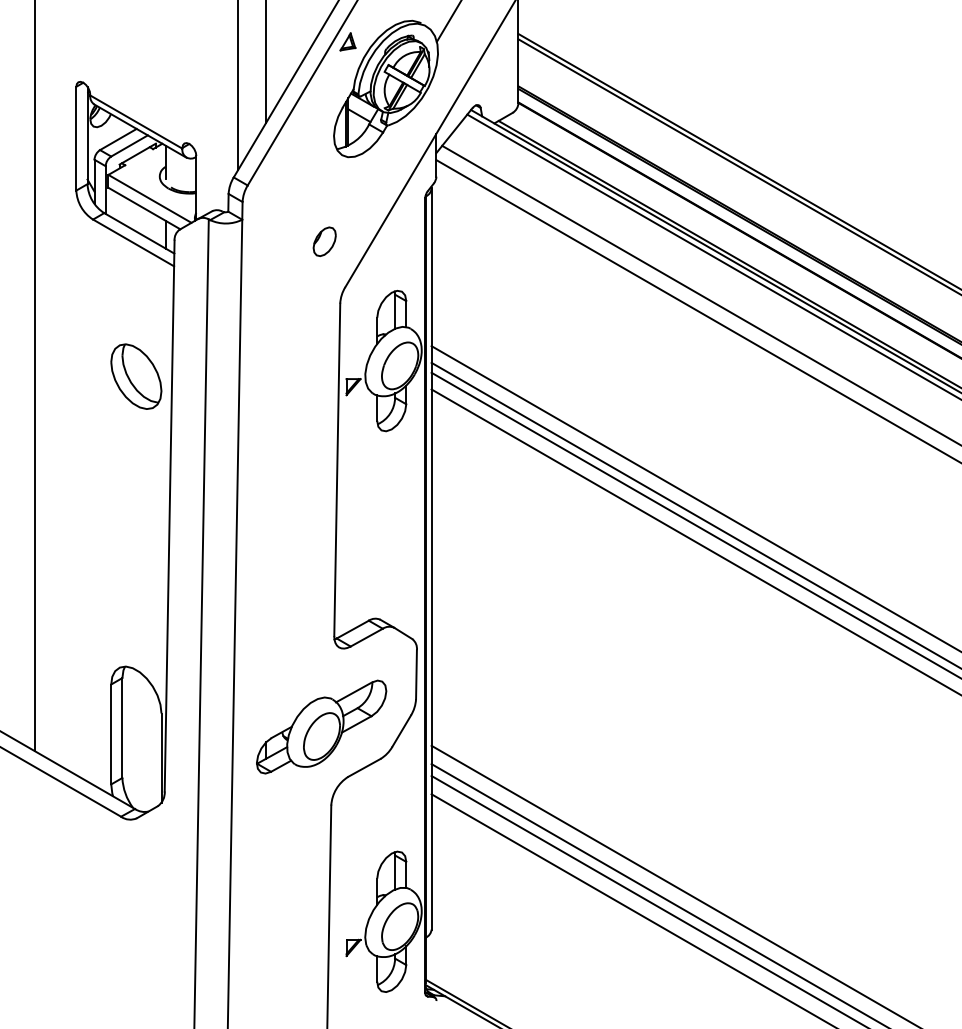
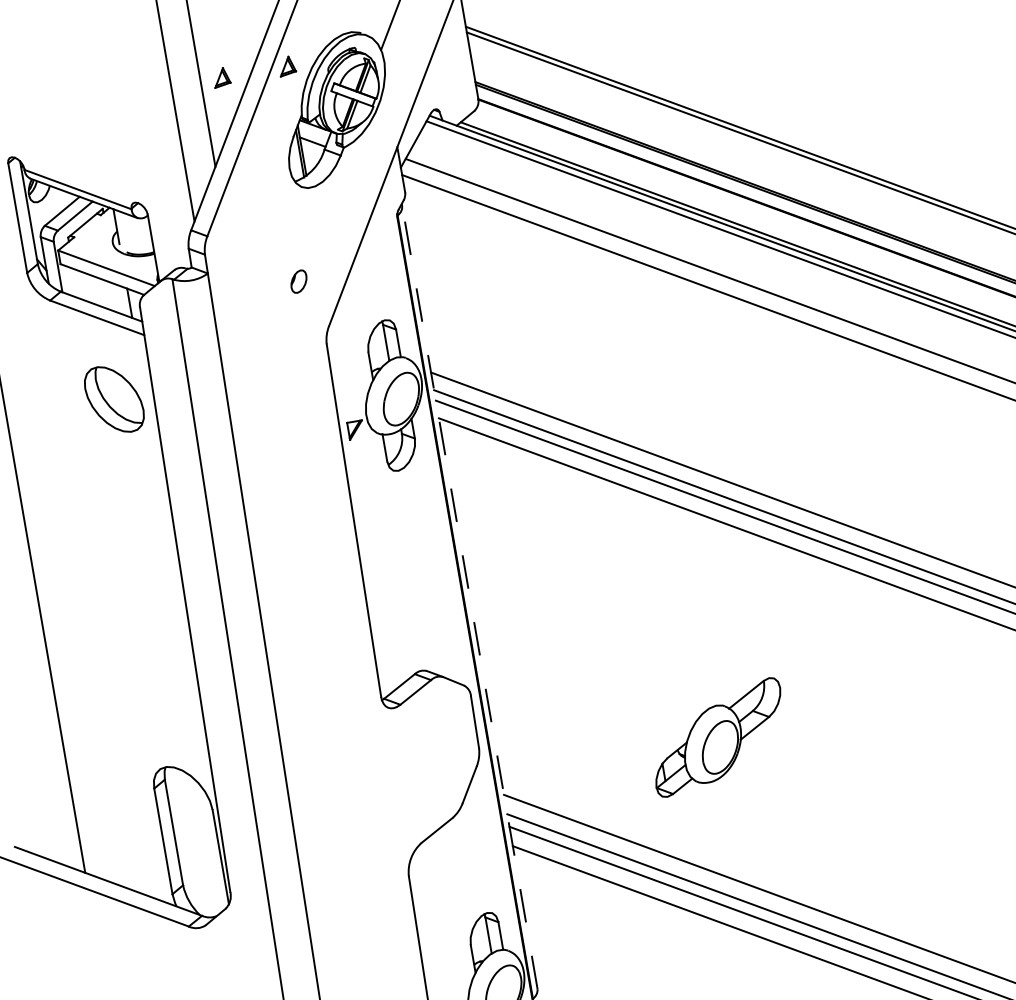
part: (285, 41) -> (221, 77), added
part: (324, 241) -> (298, 281), size x0.7
part: (136, 376) -> (114, 399), moved
line: (431, 558) -> (469, 596), solid -> dashed
part: (321, 726) -> (718, 736), moved

